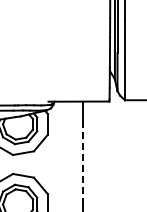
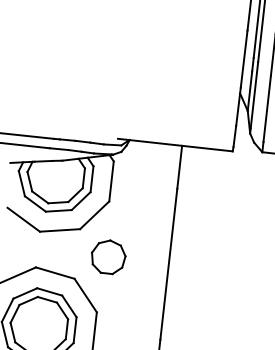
part: (50, 163) -> (108, 255), added
line: (82, 163) -> (168, 262), dashed -> solid

